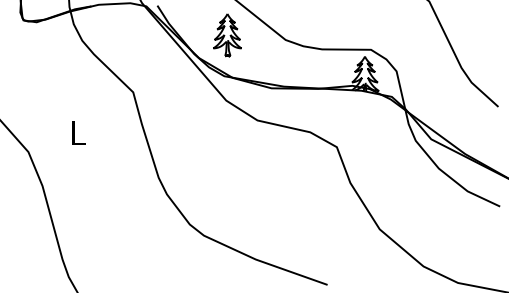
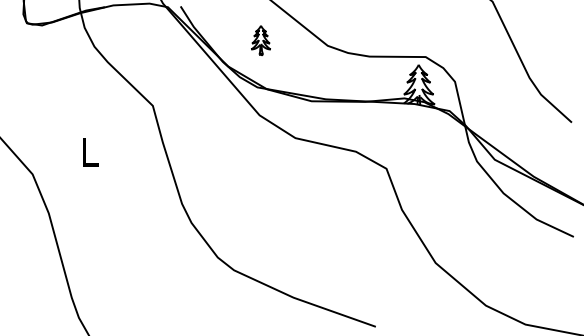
part: (227, 35) -> (260, 40), size x0.6

